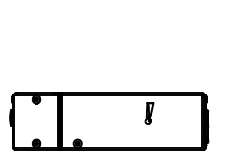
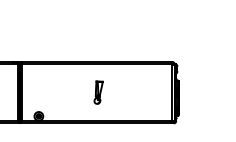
part: (149, 113) -> (98, 92), moved

